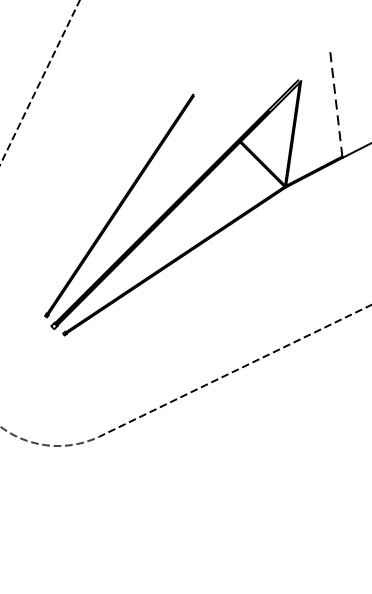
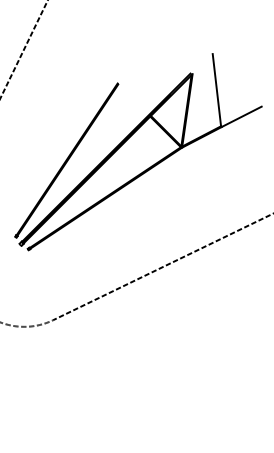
line: (335, 104) -> (216, 90), dashed -> solid

